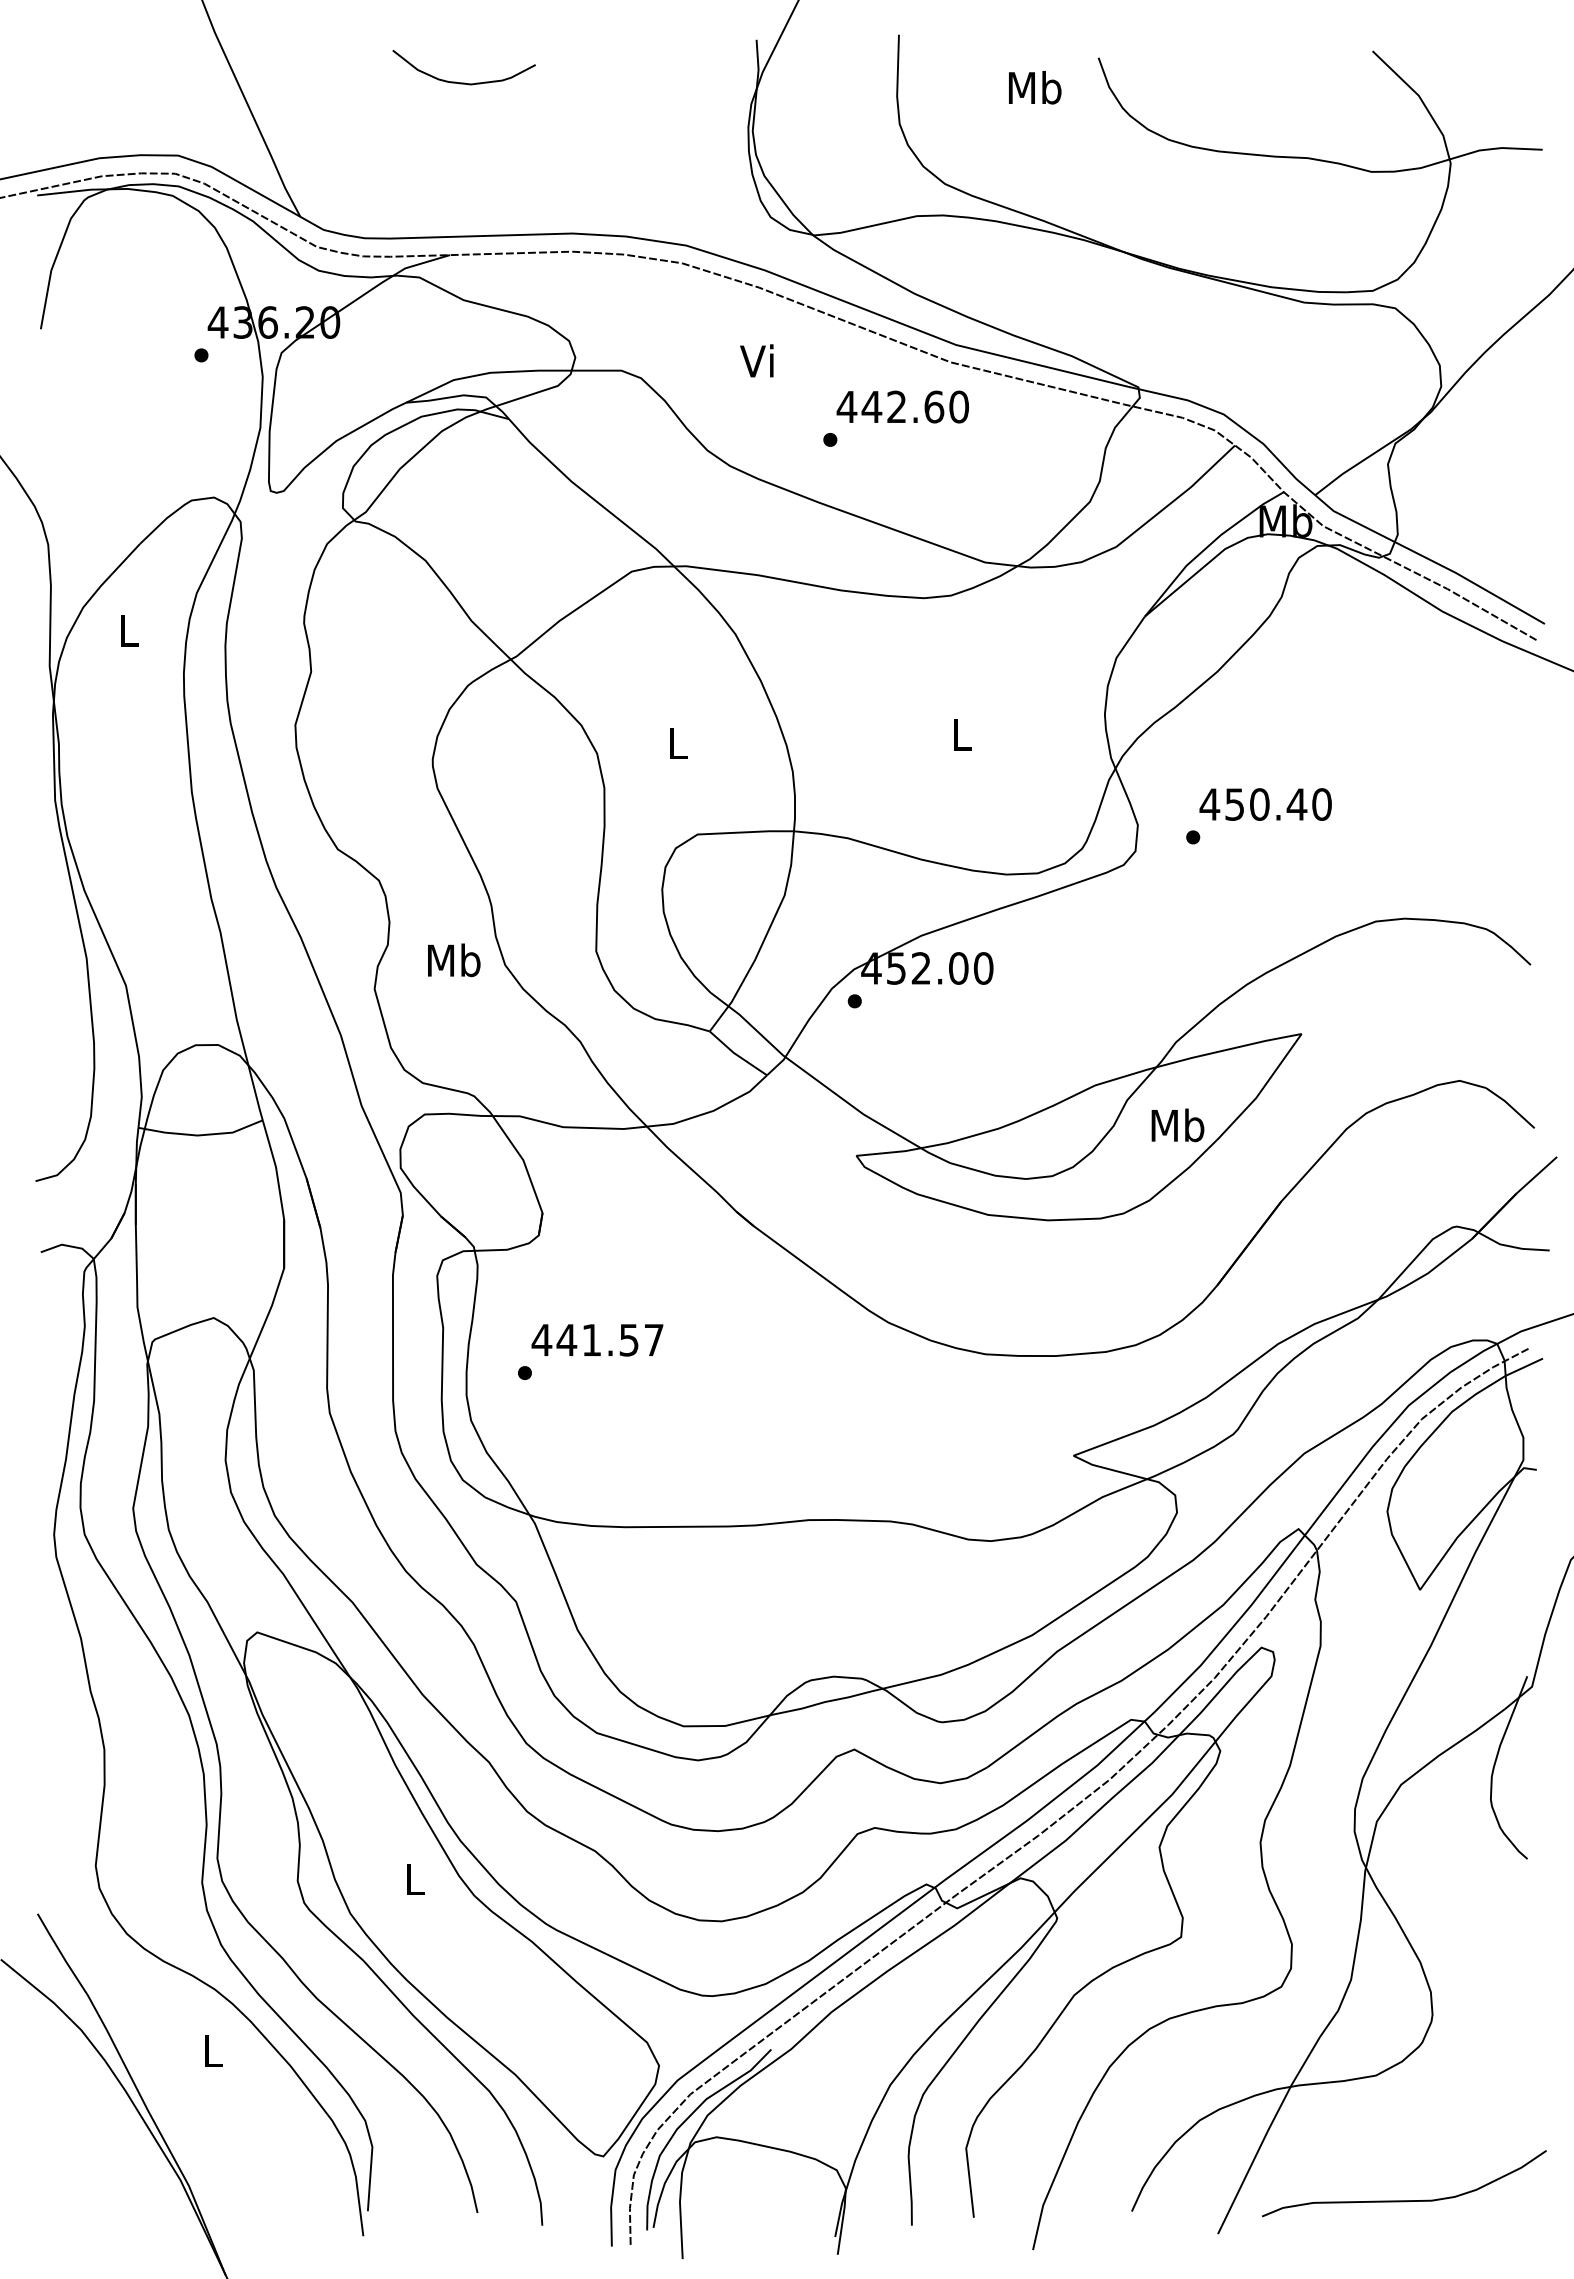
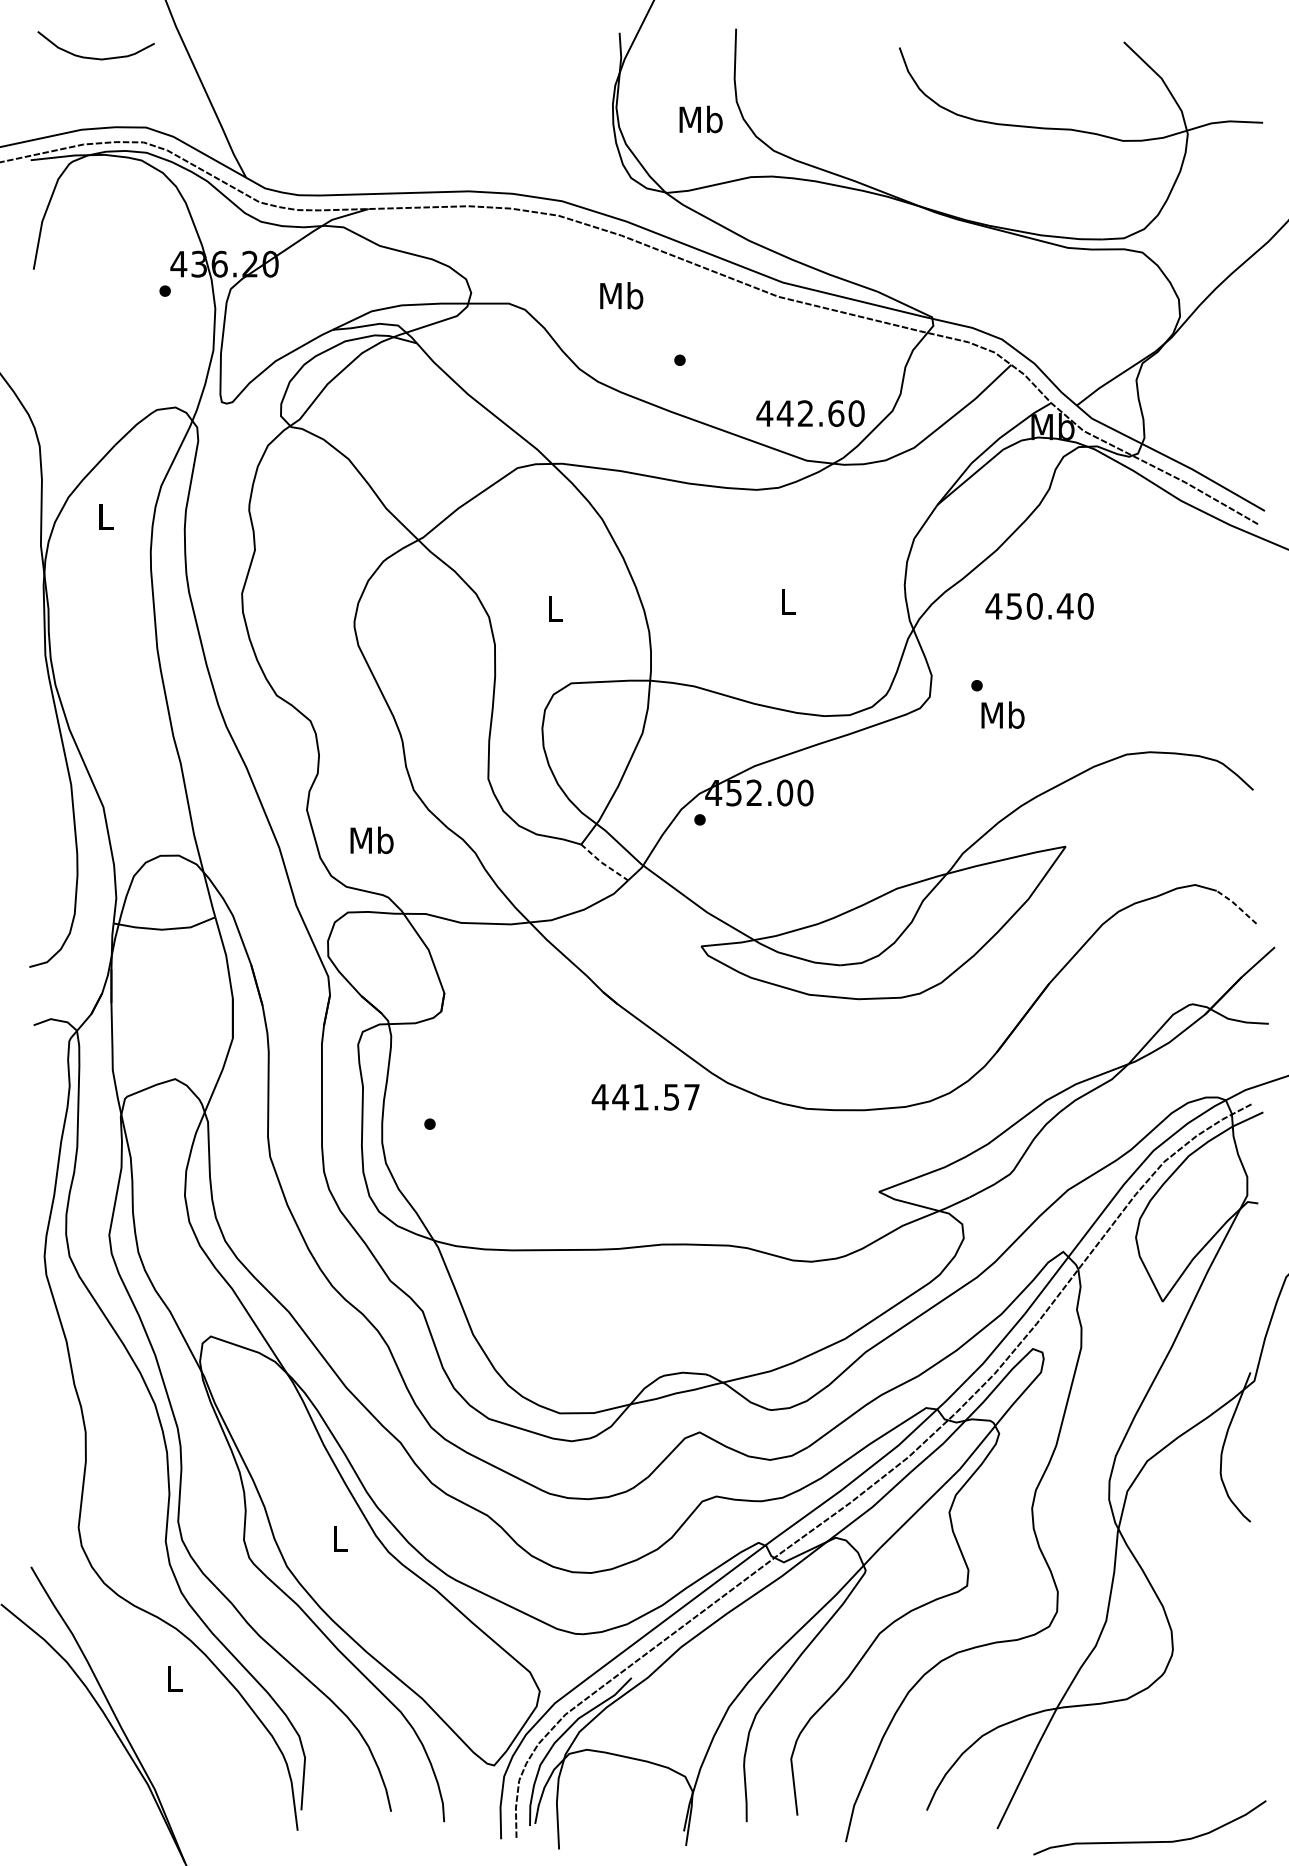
curve: (463, 82) -> (95, 57), moved
text: (1035, 87) -> (701, 119), moved
text: (759, 360) -> (621, 295), Vi -> Mb
text: (902, 406) -> (810, 413), moved
text: (1265, 804) -> (1039, 606), moved
text: (454, 960) -> (372, 840), moved
line: (736, 1055) -> (603, 864), solid -> dashed
line: (1510, 1106) -> (1236, 905), solid -> dashed
text: (1177, 1125) -> (1002, 715), moved
text: (597, 1340) -> (645, 1097), moved
curve: (1404, 2200) -> (1149, 1841), moved

